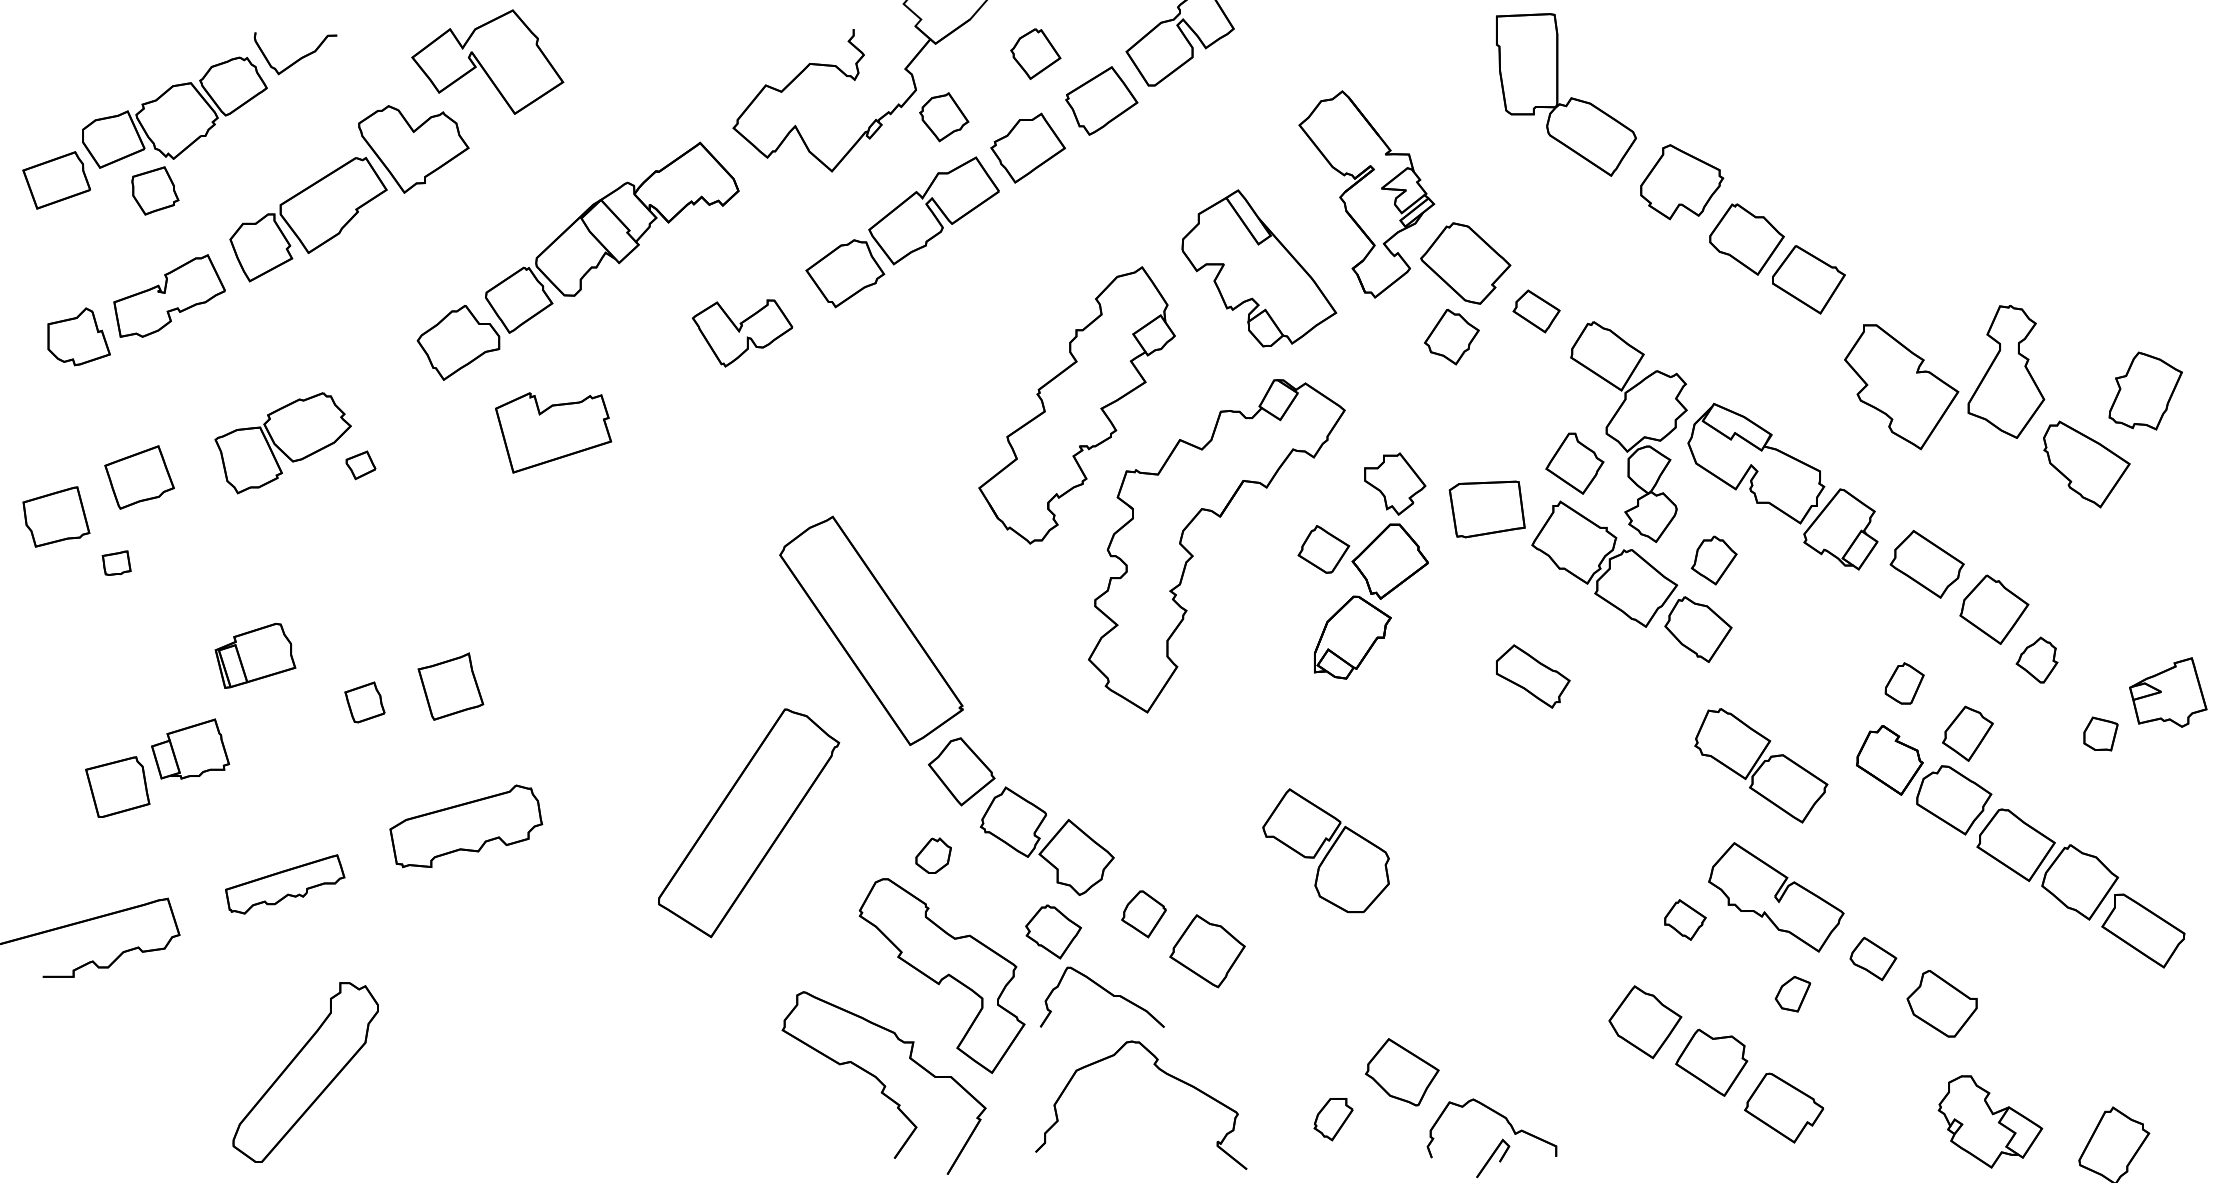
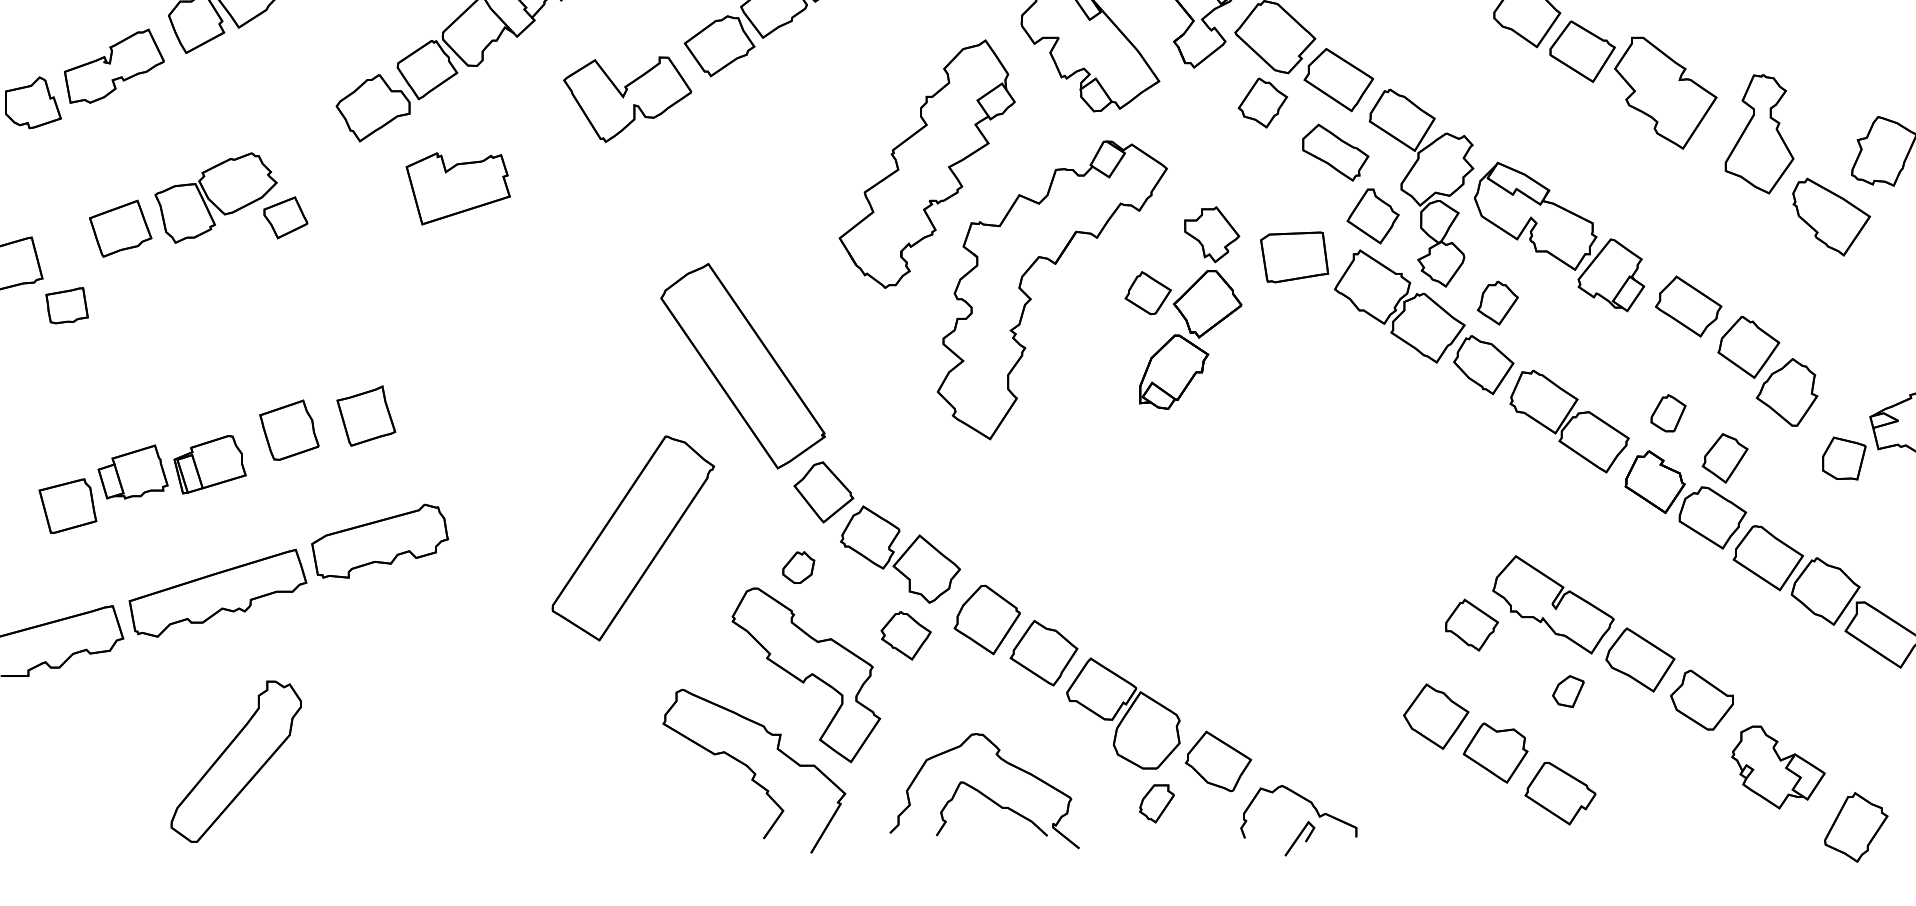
part: (1536, 311) -> (1338, 80), size x1.67
part: (742, 333) -> (627, 99), size x1.43
part: (1901, 387) -> (1665, 93), moved
part: (360, 465) -> (285, 218), size x1.67
part: (139, 477) -> (120, 228), moved
part: (116, 562) -> (66, 304), size x1.67
part: (255, 655) -> (210, 464), moved
part: (2036, 659) -> (1786, 391), size x1.67
part: (1533, 676) -> (1336, 152), moved
part: (364, 702) -> (288, 430), size x1.67
part: (2100, 733) -> (1843, 458), size x1.43
part: (1761, 765) -> (1569, 421), moved
part: (1325, 850) -> (1122, 713), moved
part: (284, 884) -> (217, 593), size x1.67
part: (1143, 914) -> (986, 620), size x1.67
part: (1685, 919) -> (1472, 624), size x1.43
part: (1873, 958) -> (1640, 659), size x1.67
part: (1105, 991) -> (994, 803), moved
part: (1990, 1121) -> (1778, 767), moved

